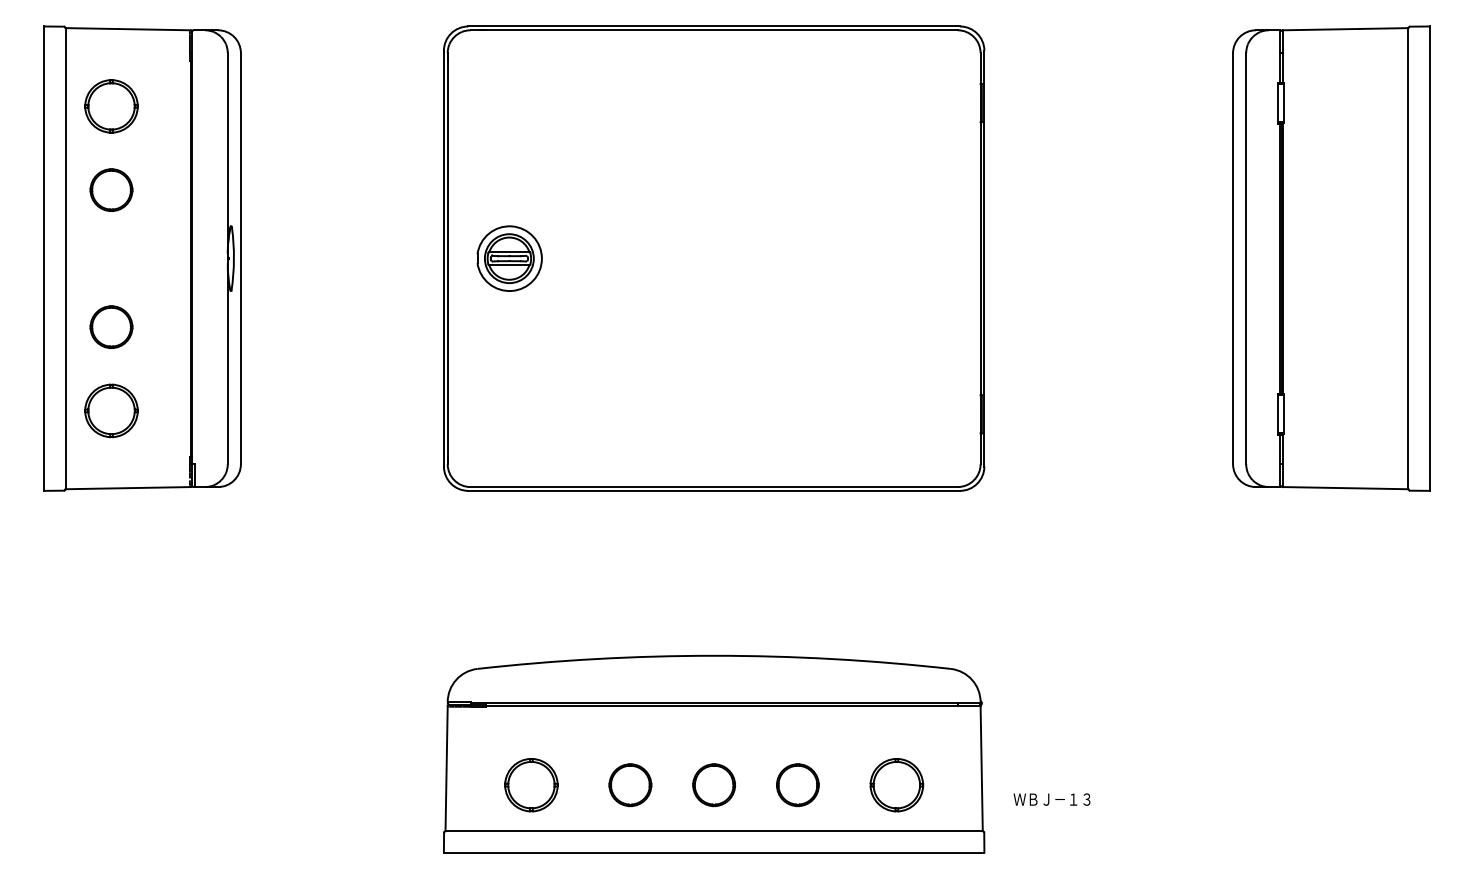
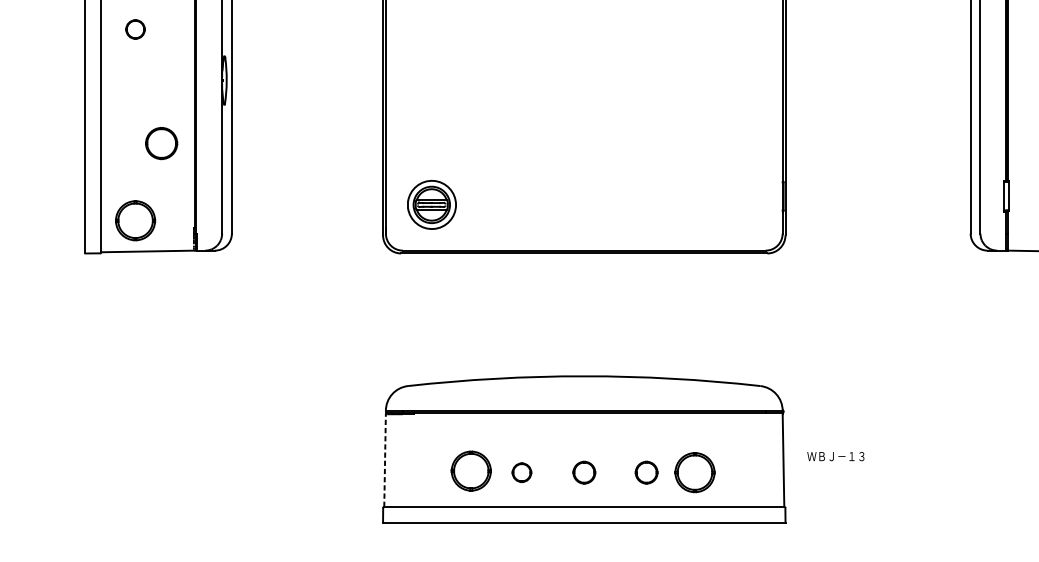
part: (111, 189) -> (135, 29), size x0.6
part: (509, 258) -> (431, 204), moved
part: (111, 326) -> (161, 143), moved
part: (111, 410) -> (135, 220), moved
line: (446, 768) -> (384, 460), solid -> dashed
part: (531, 785) -> (471, 471), moved
part: (630, 785) -> (521, 472), size x0.6
part: (714, 785) -> (584, 472), size x0.7
part: (797, 785) -> (646, 472), size x0.7
part: (896, 785) -> (694, 472), moved
text: (1051, 799) -> (835, 456), moved

